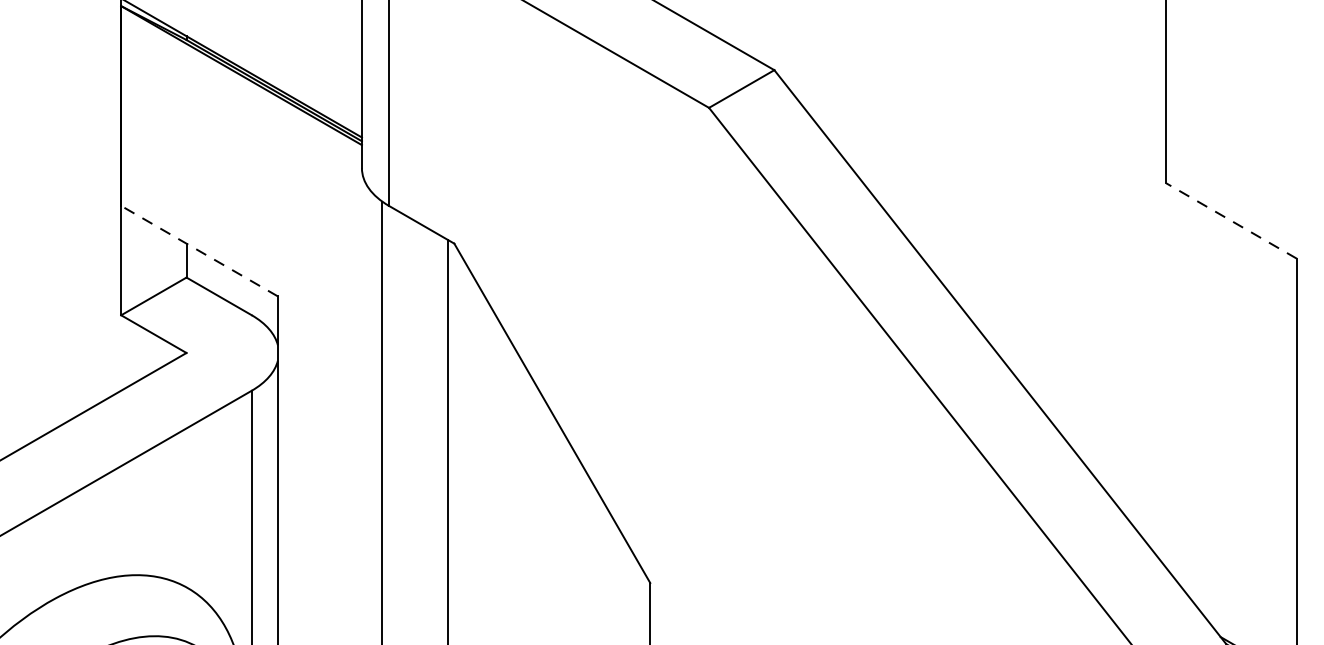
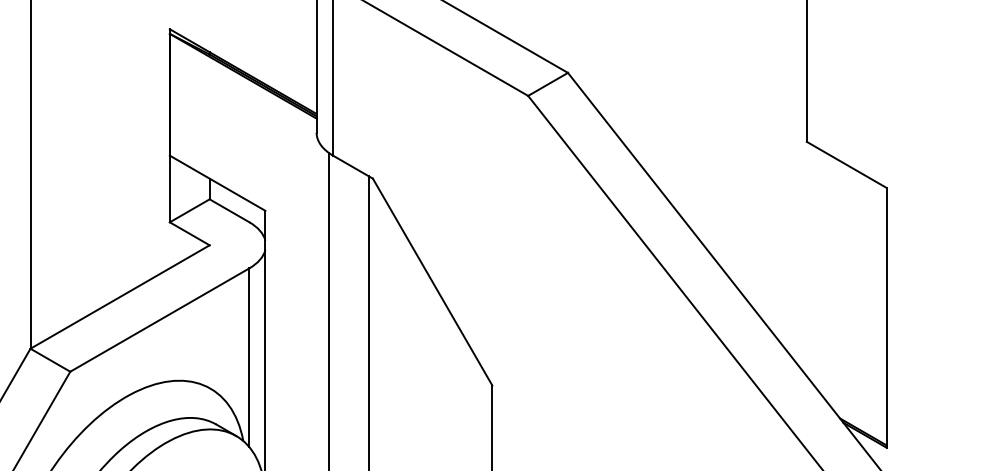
line: (1231, 220) -> (846, 164), dashed -> solid
line: (199, 251) -> (217, 183), dashed -> solid

